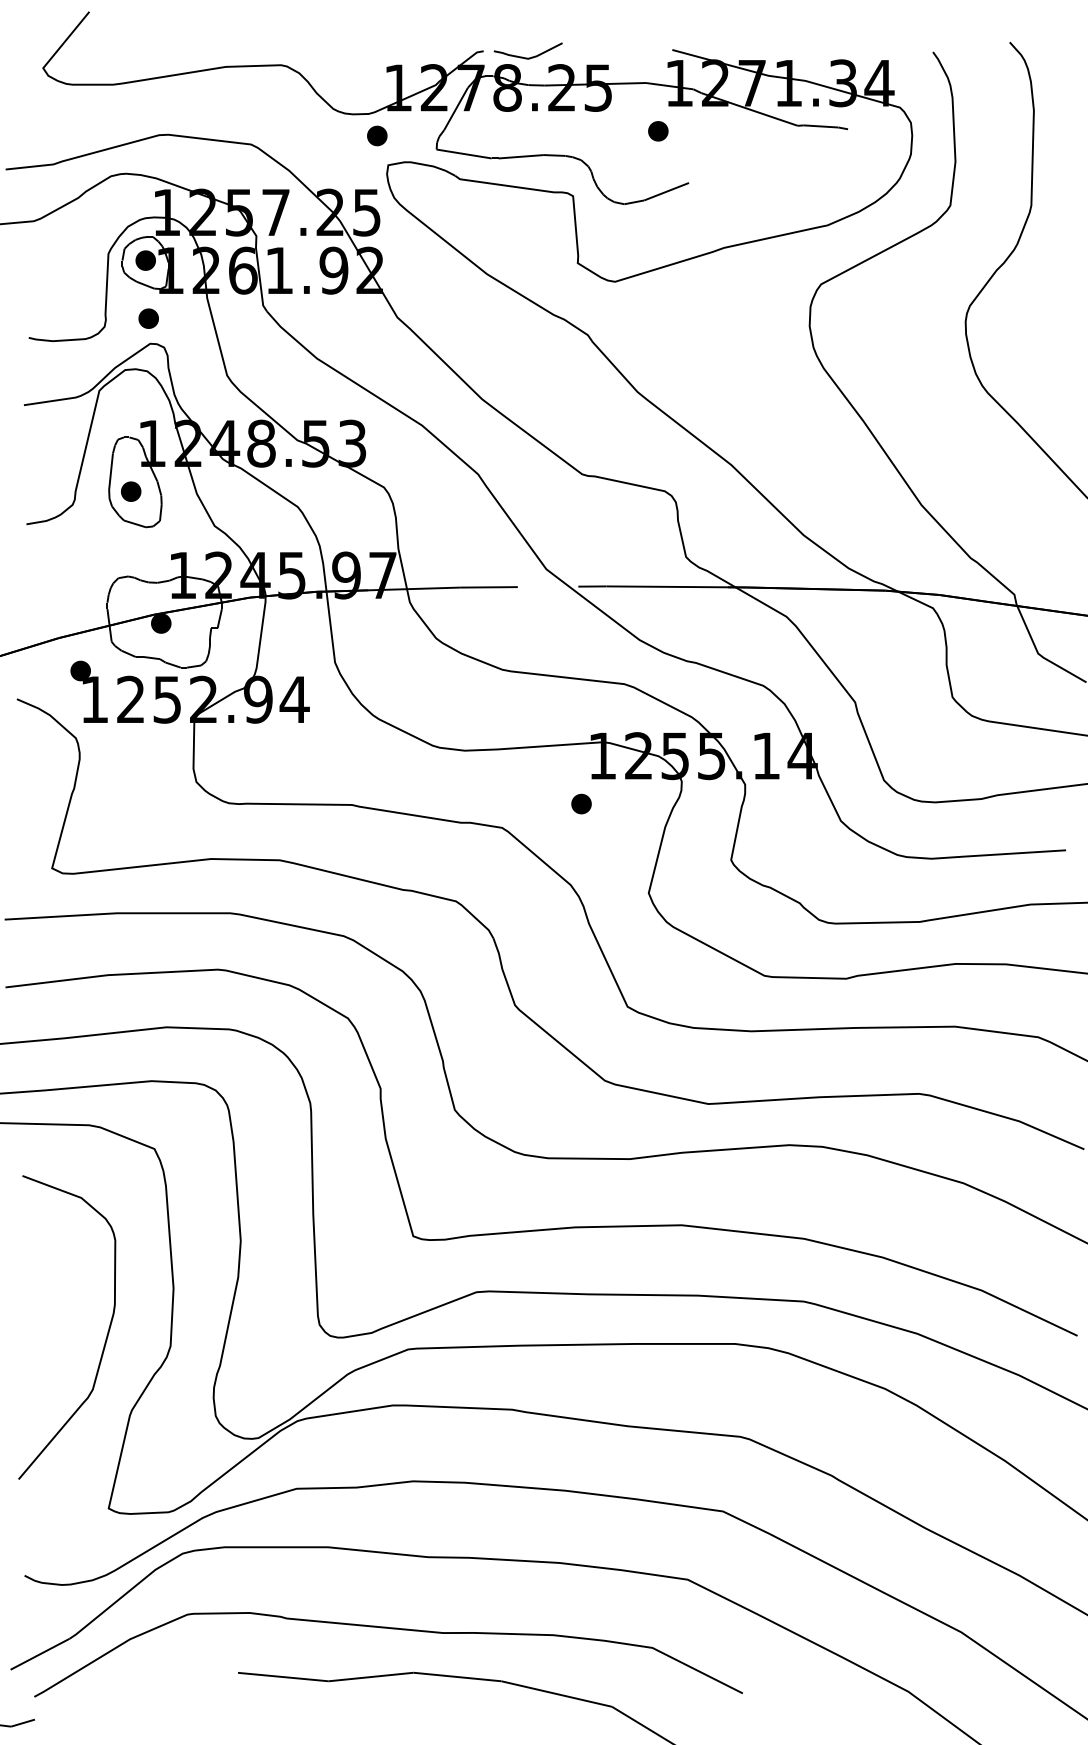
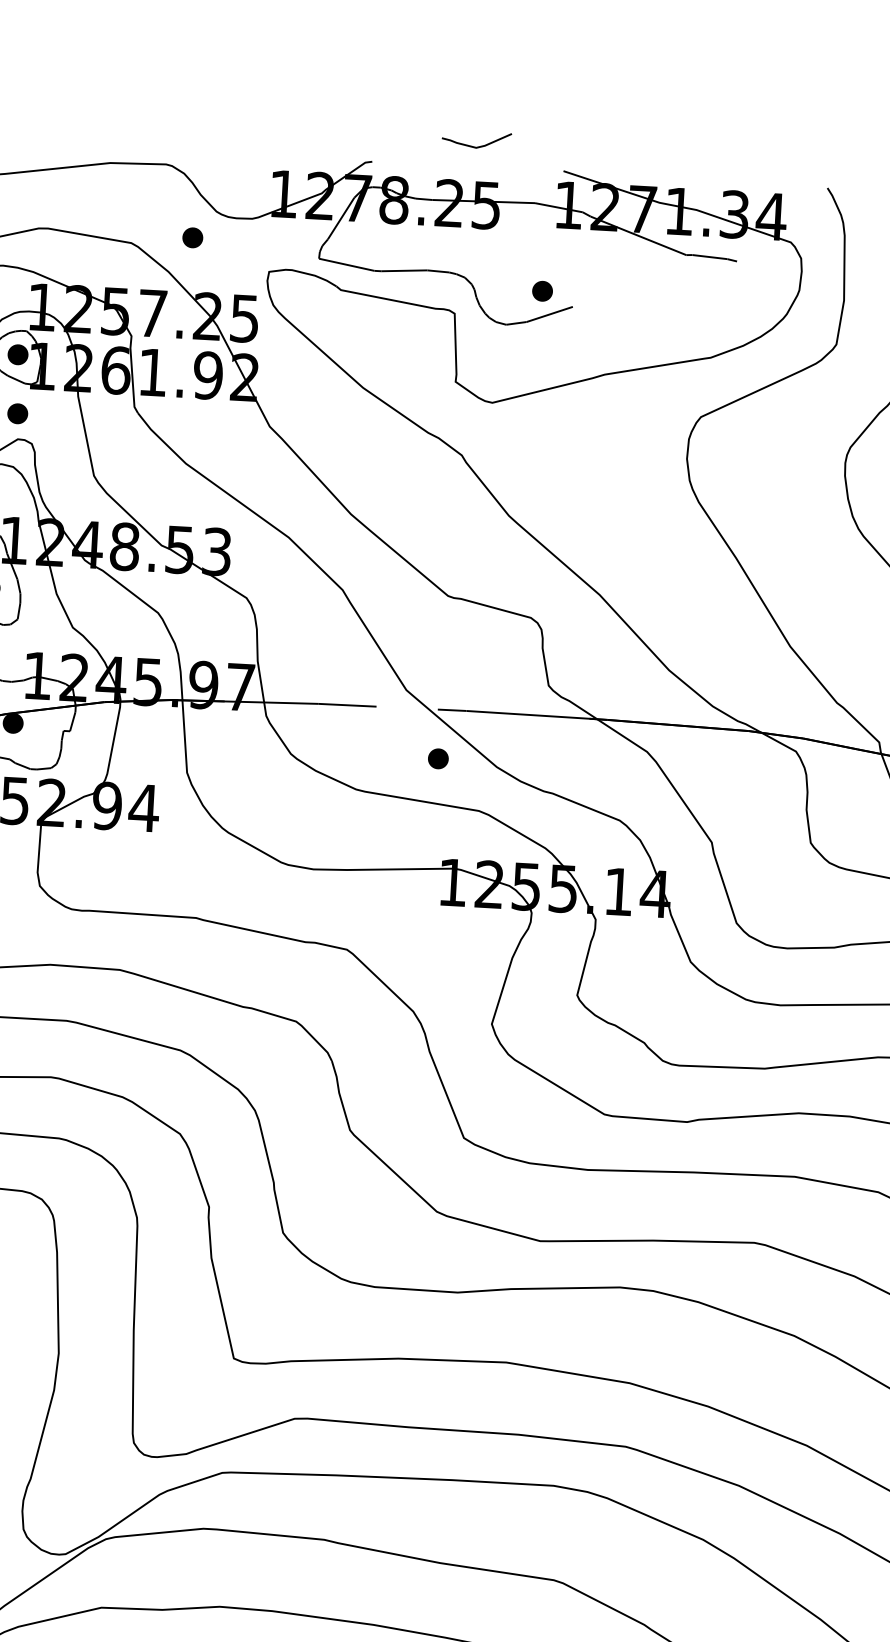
curve: (527, 57) -> (475, 146), moved
part: (658, 131) -> (542, 291), moved
part: (377, 135) -> (193, 237), moved
part: (581, 803) -> (438, 758), moved

